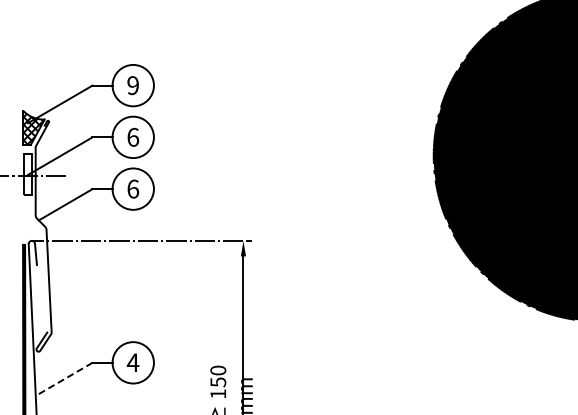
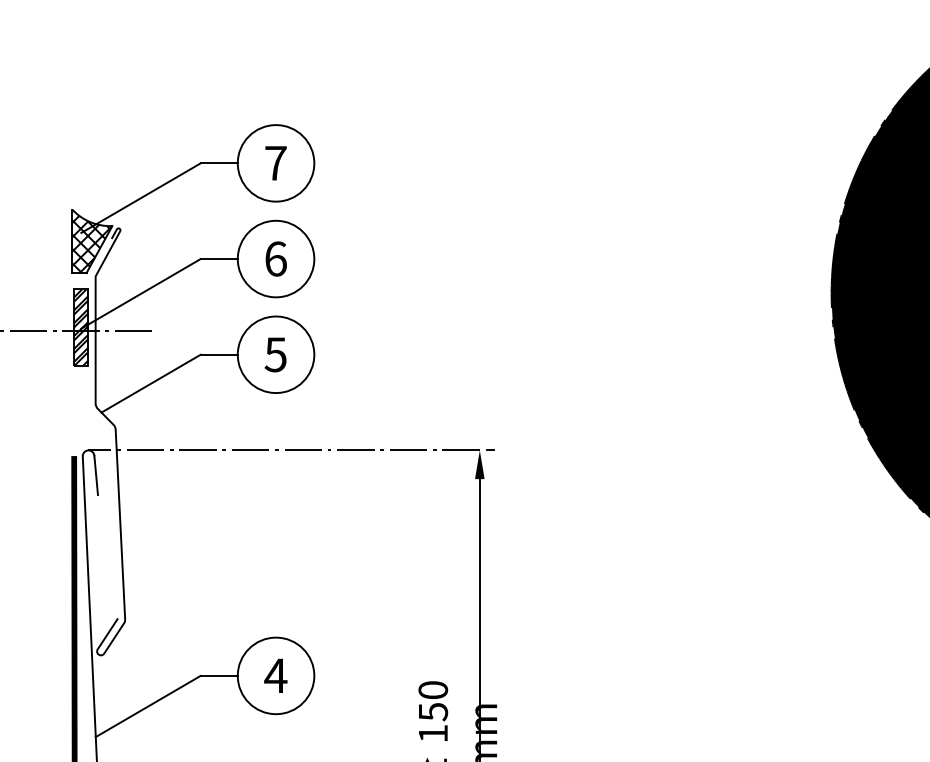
text: (132, 85) -> (274, 163), 9 -> 7
hatch: (27, 174) -> (80, 327), added
text: (133, 188) -> (276, 353), 6 -> 5
line: (64, 379) -> (148, 706), dashed -> solid

